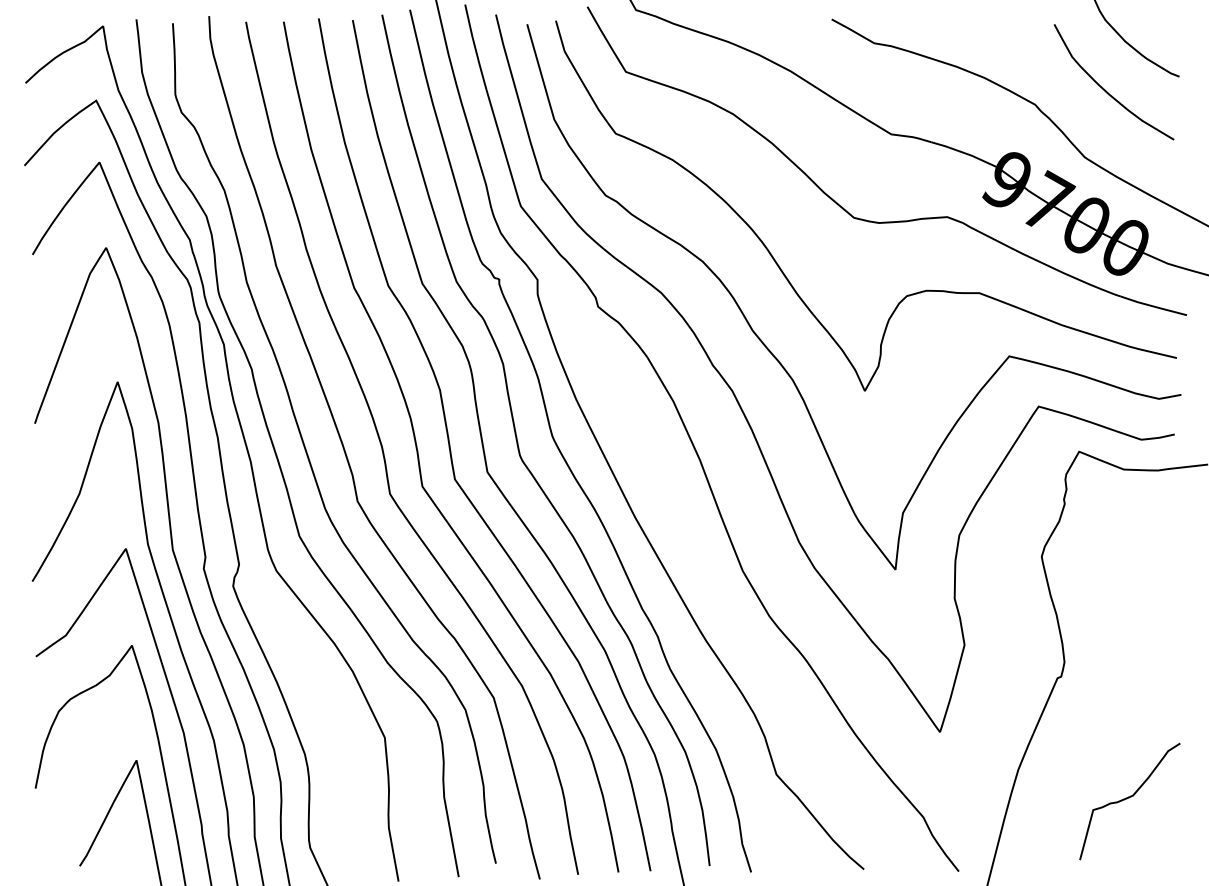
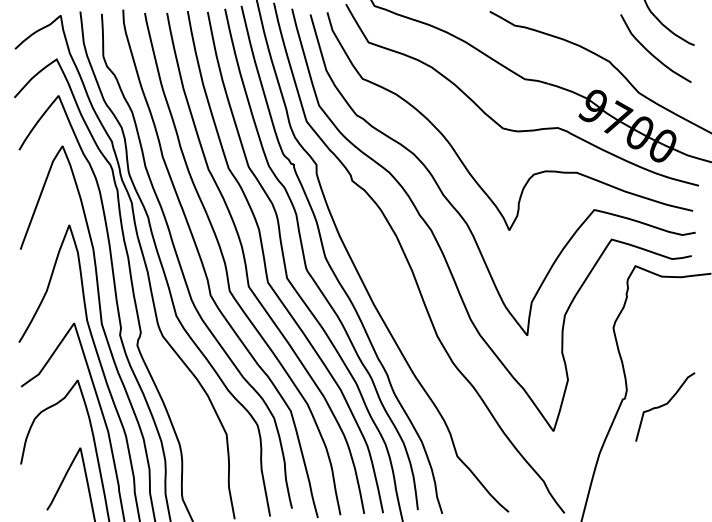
curve: (1130, 798) -> (665, 405), moved

